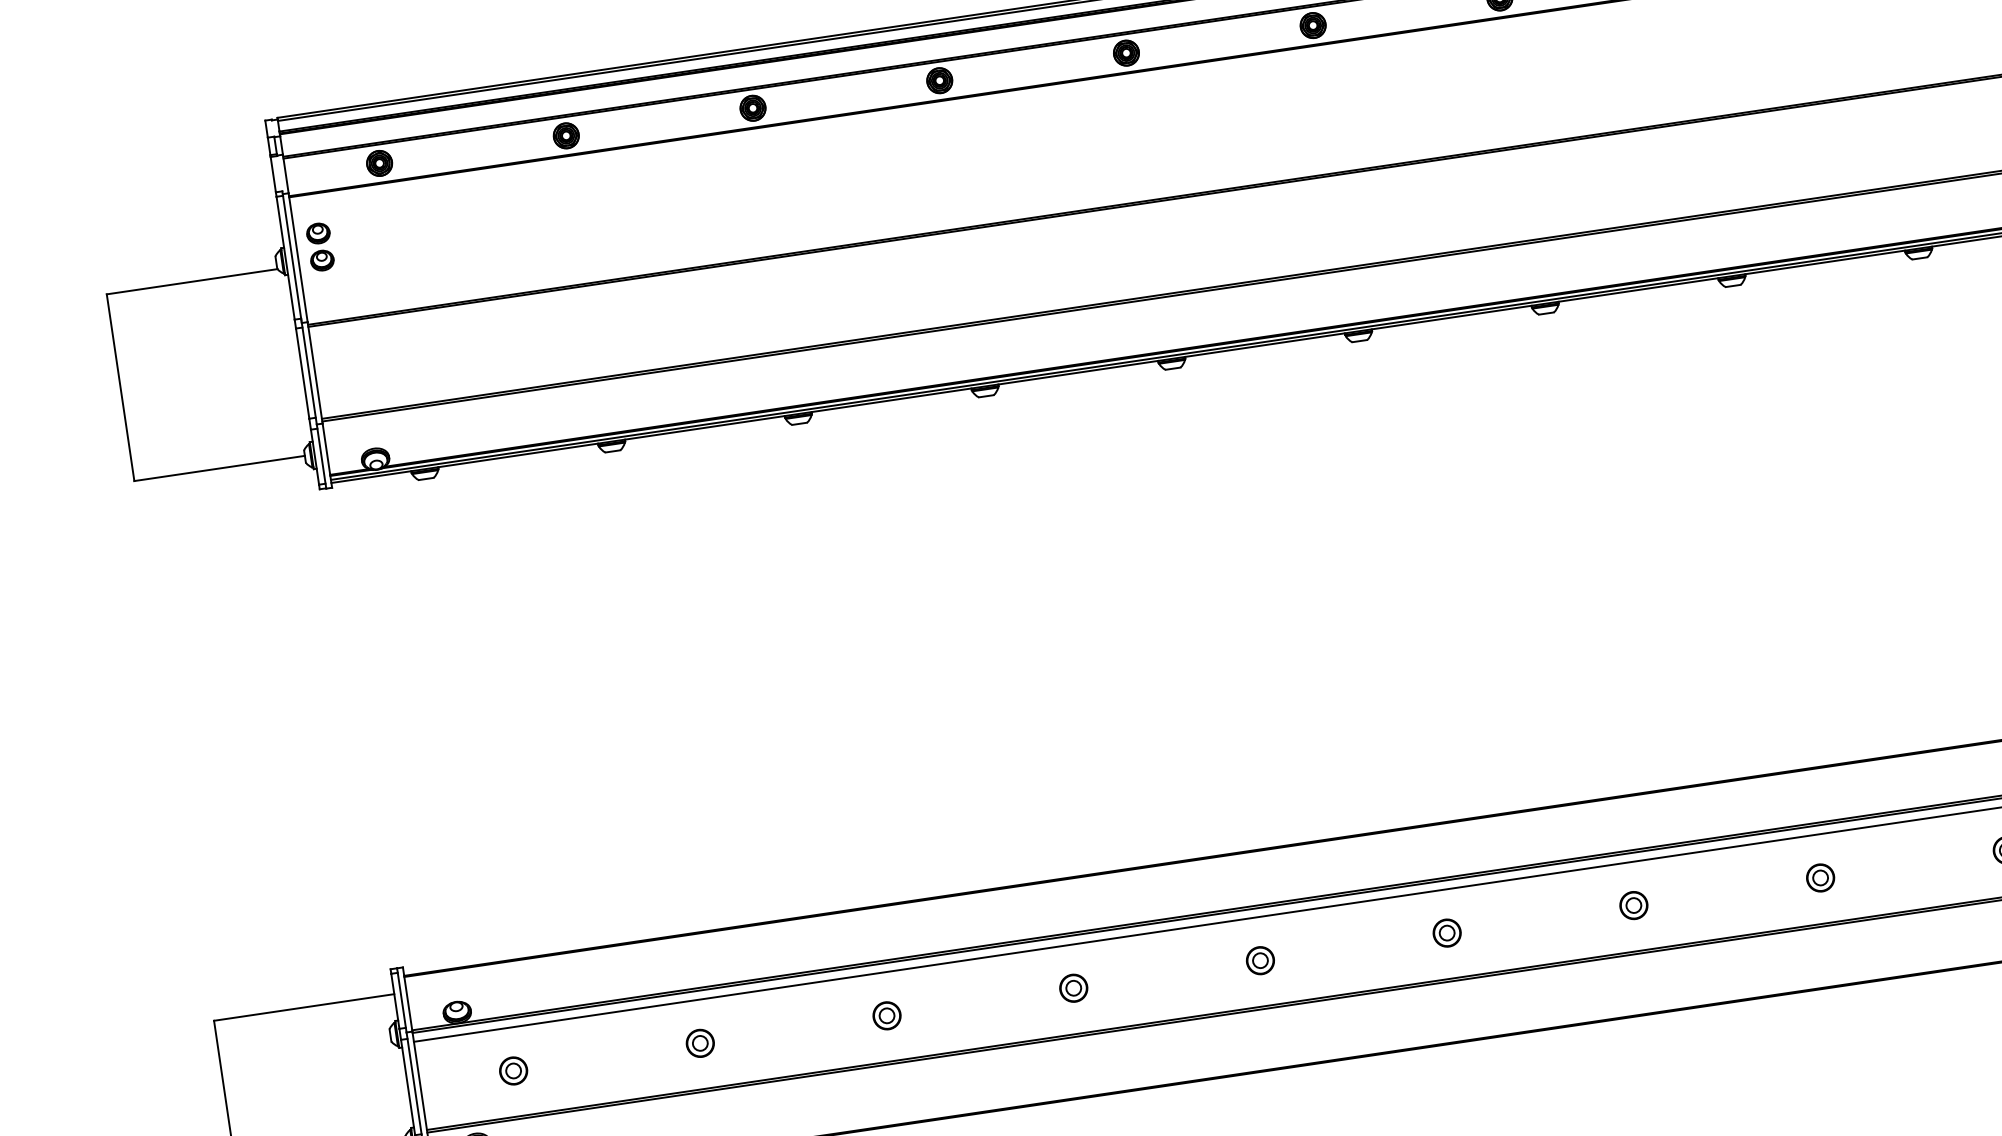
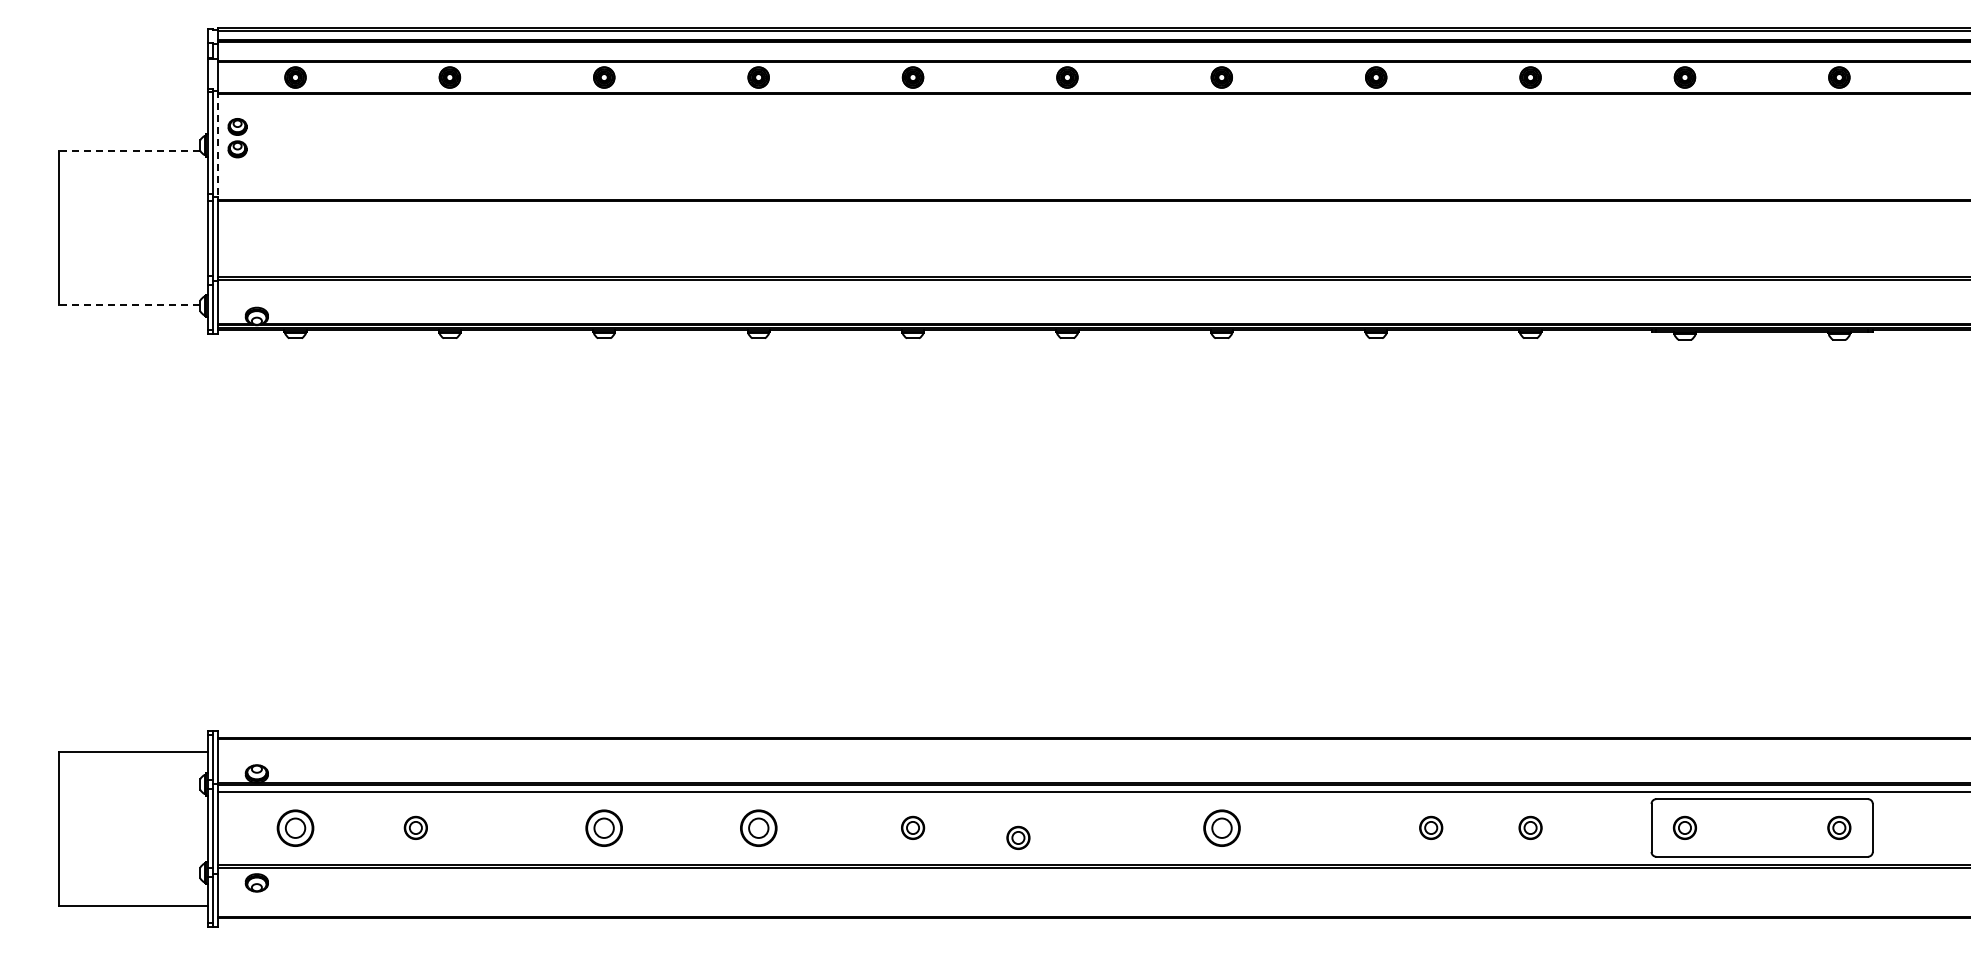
line: (298, 258) -> (218, 144), solid -> dashed
line: (191, 281) -> (129, 150), solid -> dashed
line: (219, 468) -> (129, 305), solid -> dashed
part: (1820, 877) -> (1431, 827), moved
part: (1633, 905) -> (1221, 827), size x1.6
part: (1447, 932) -> (1018, 837), moved
part: (1073, 987) -> (758, 827), size x1.6
part: (887, 1015) -> (604, 827), size x1.6
part: (699, 1042) -> (415, 827), moved
part: (513, 1070) -> (295, 827), size x1.6

